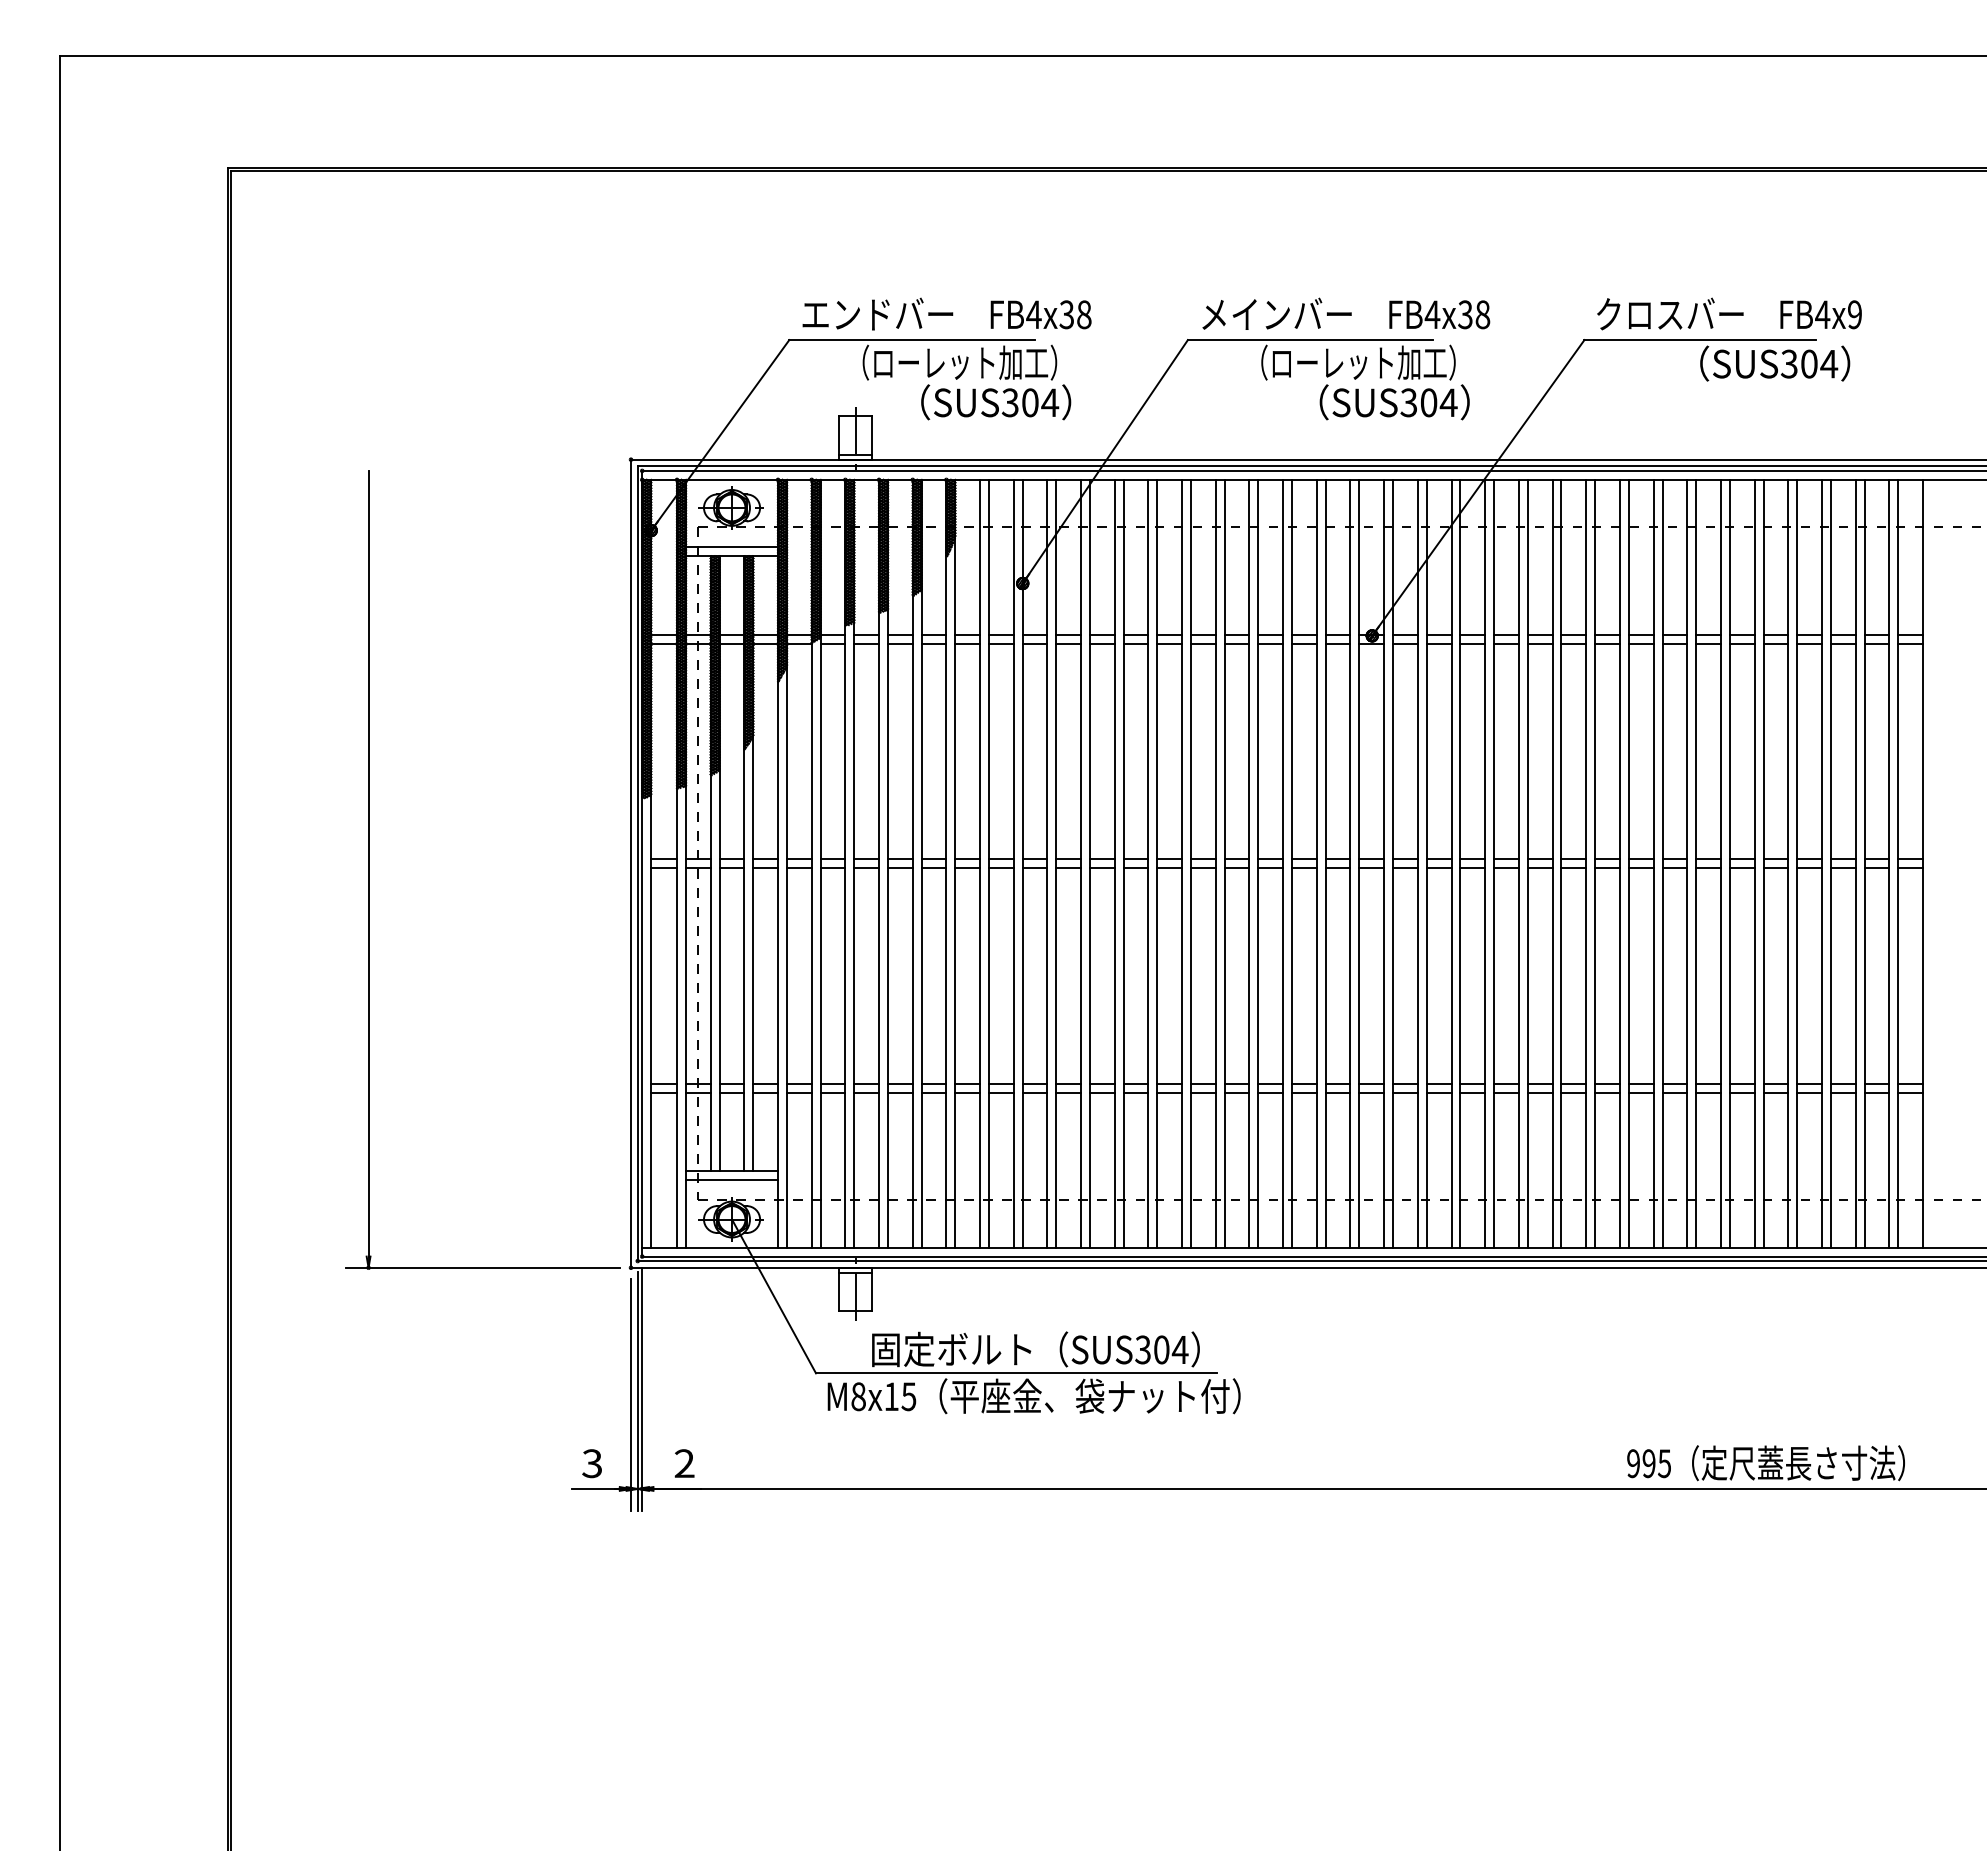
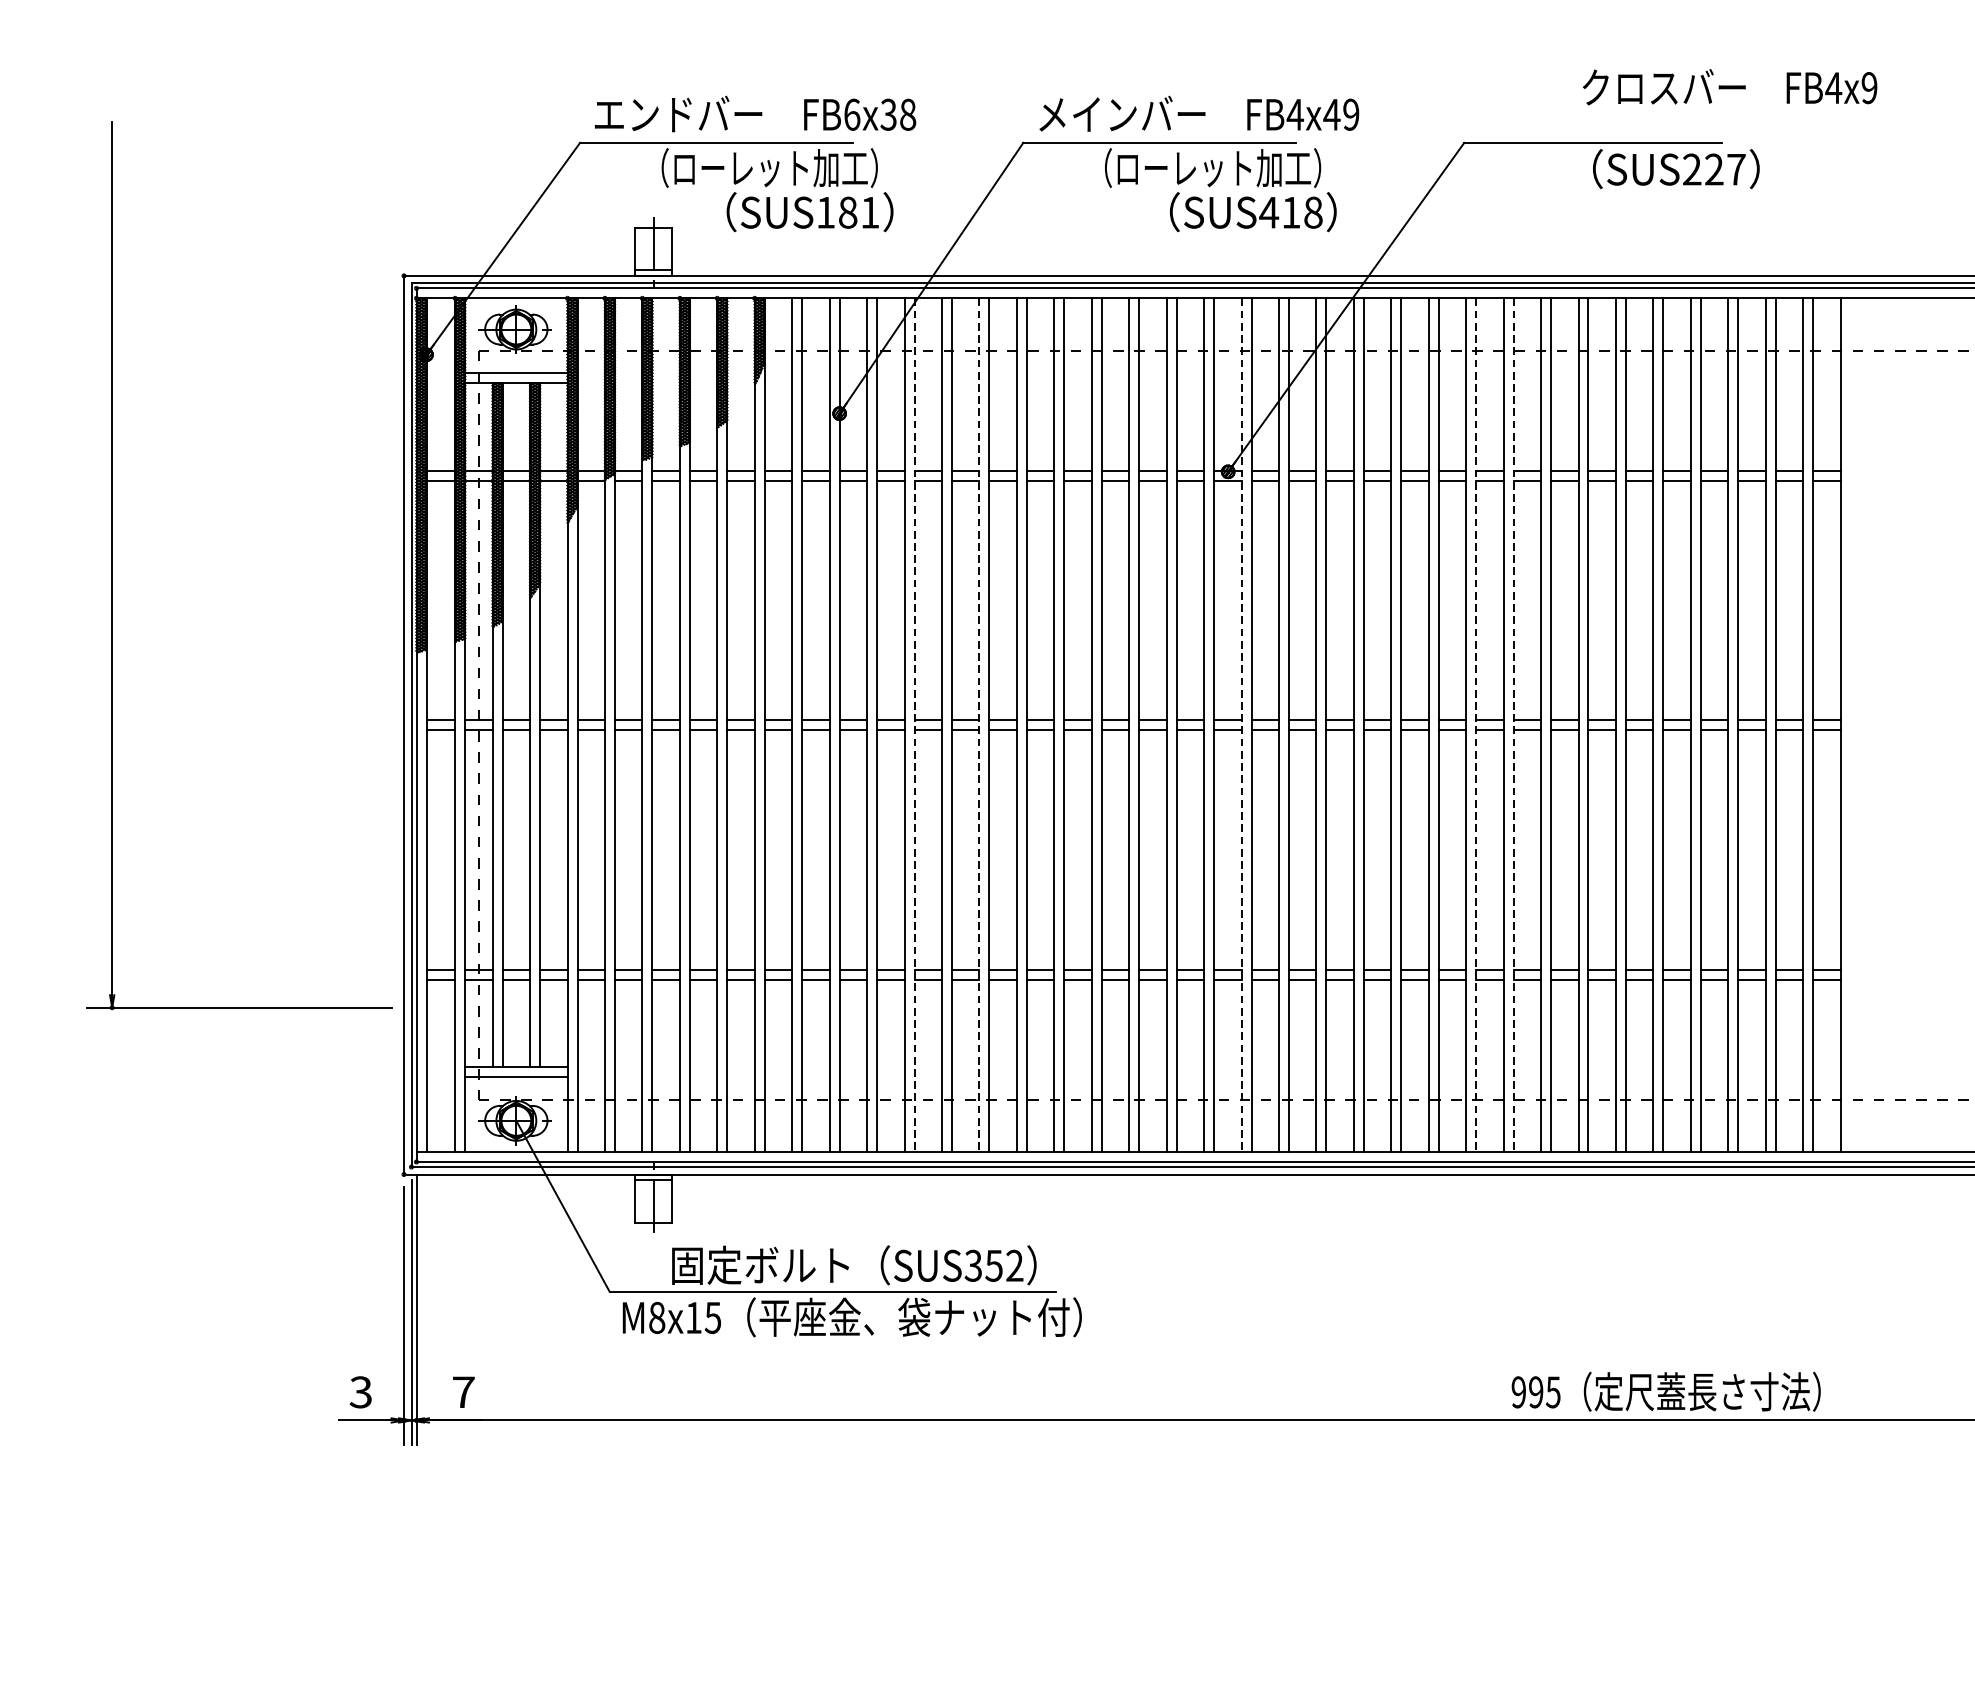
text: (1729, 313) -> (1730, 86), moved
text: (1033, 314) -> (851, 114), FB4x38 -> FB6x38
text: (1473, 314) -> (1340, 114), FB4x38 -> FB4x49
text: (1809, 363) -> (1714, 168), SUS304 -> SUS227
text: (1030, 402) -> (848, 212), SUS304 -> SUS181
text: (1428, 402) -> (1290, 212), SUS304 -> SUS418
line: (1090, 863) -> (914, 724), solid -> dashed
line: (1148, 863) -> (979, 724), solid -> dashed
line: (1384, 863) -> (1241, 724), solid -> dashed
line: (1595, 863) -> (1476, 724), solid -> dashed
line: (1628, 863) -> (1513, 724), solid -> dashed
part: (369, 869) -> (113, 564), moved
text: (1170, 1349) -> (1003, 1265), SUS304 -> SUS352
text: (684, 1463) -> (463, 1392), 2 -> 7

